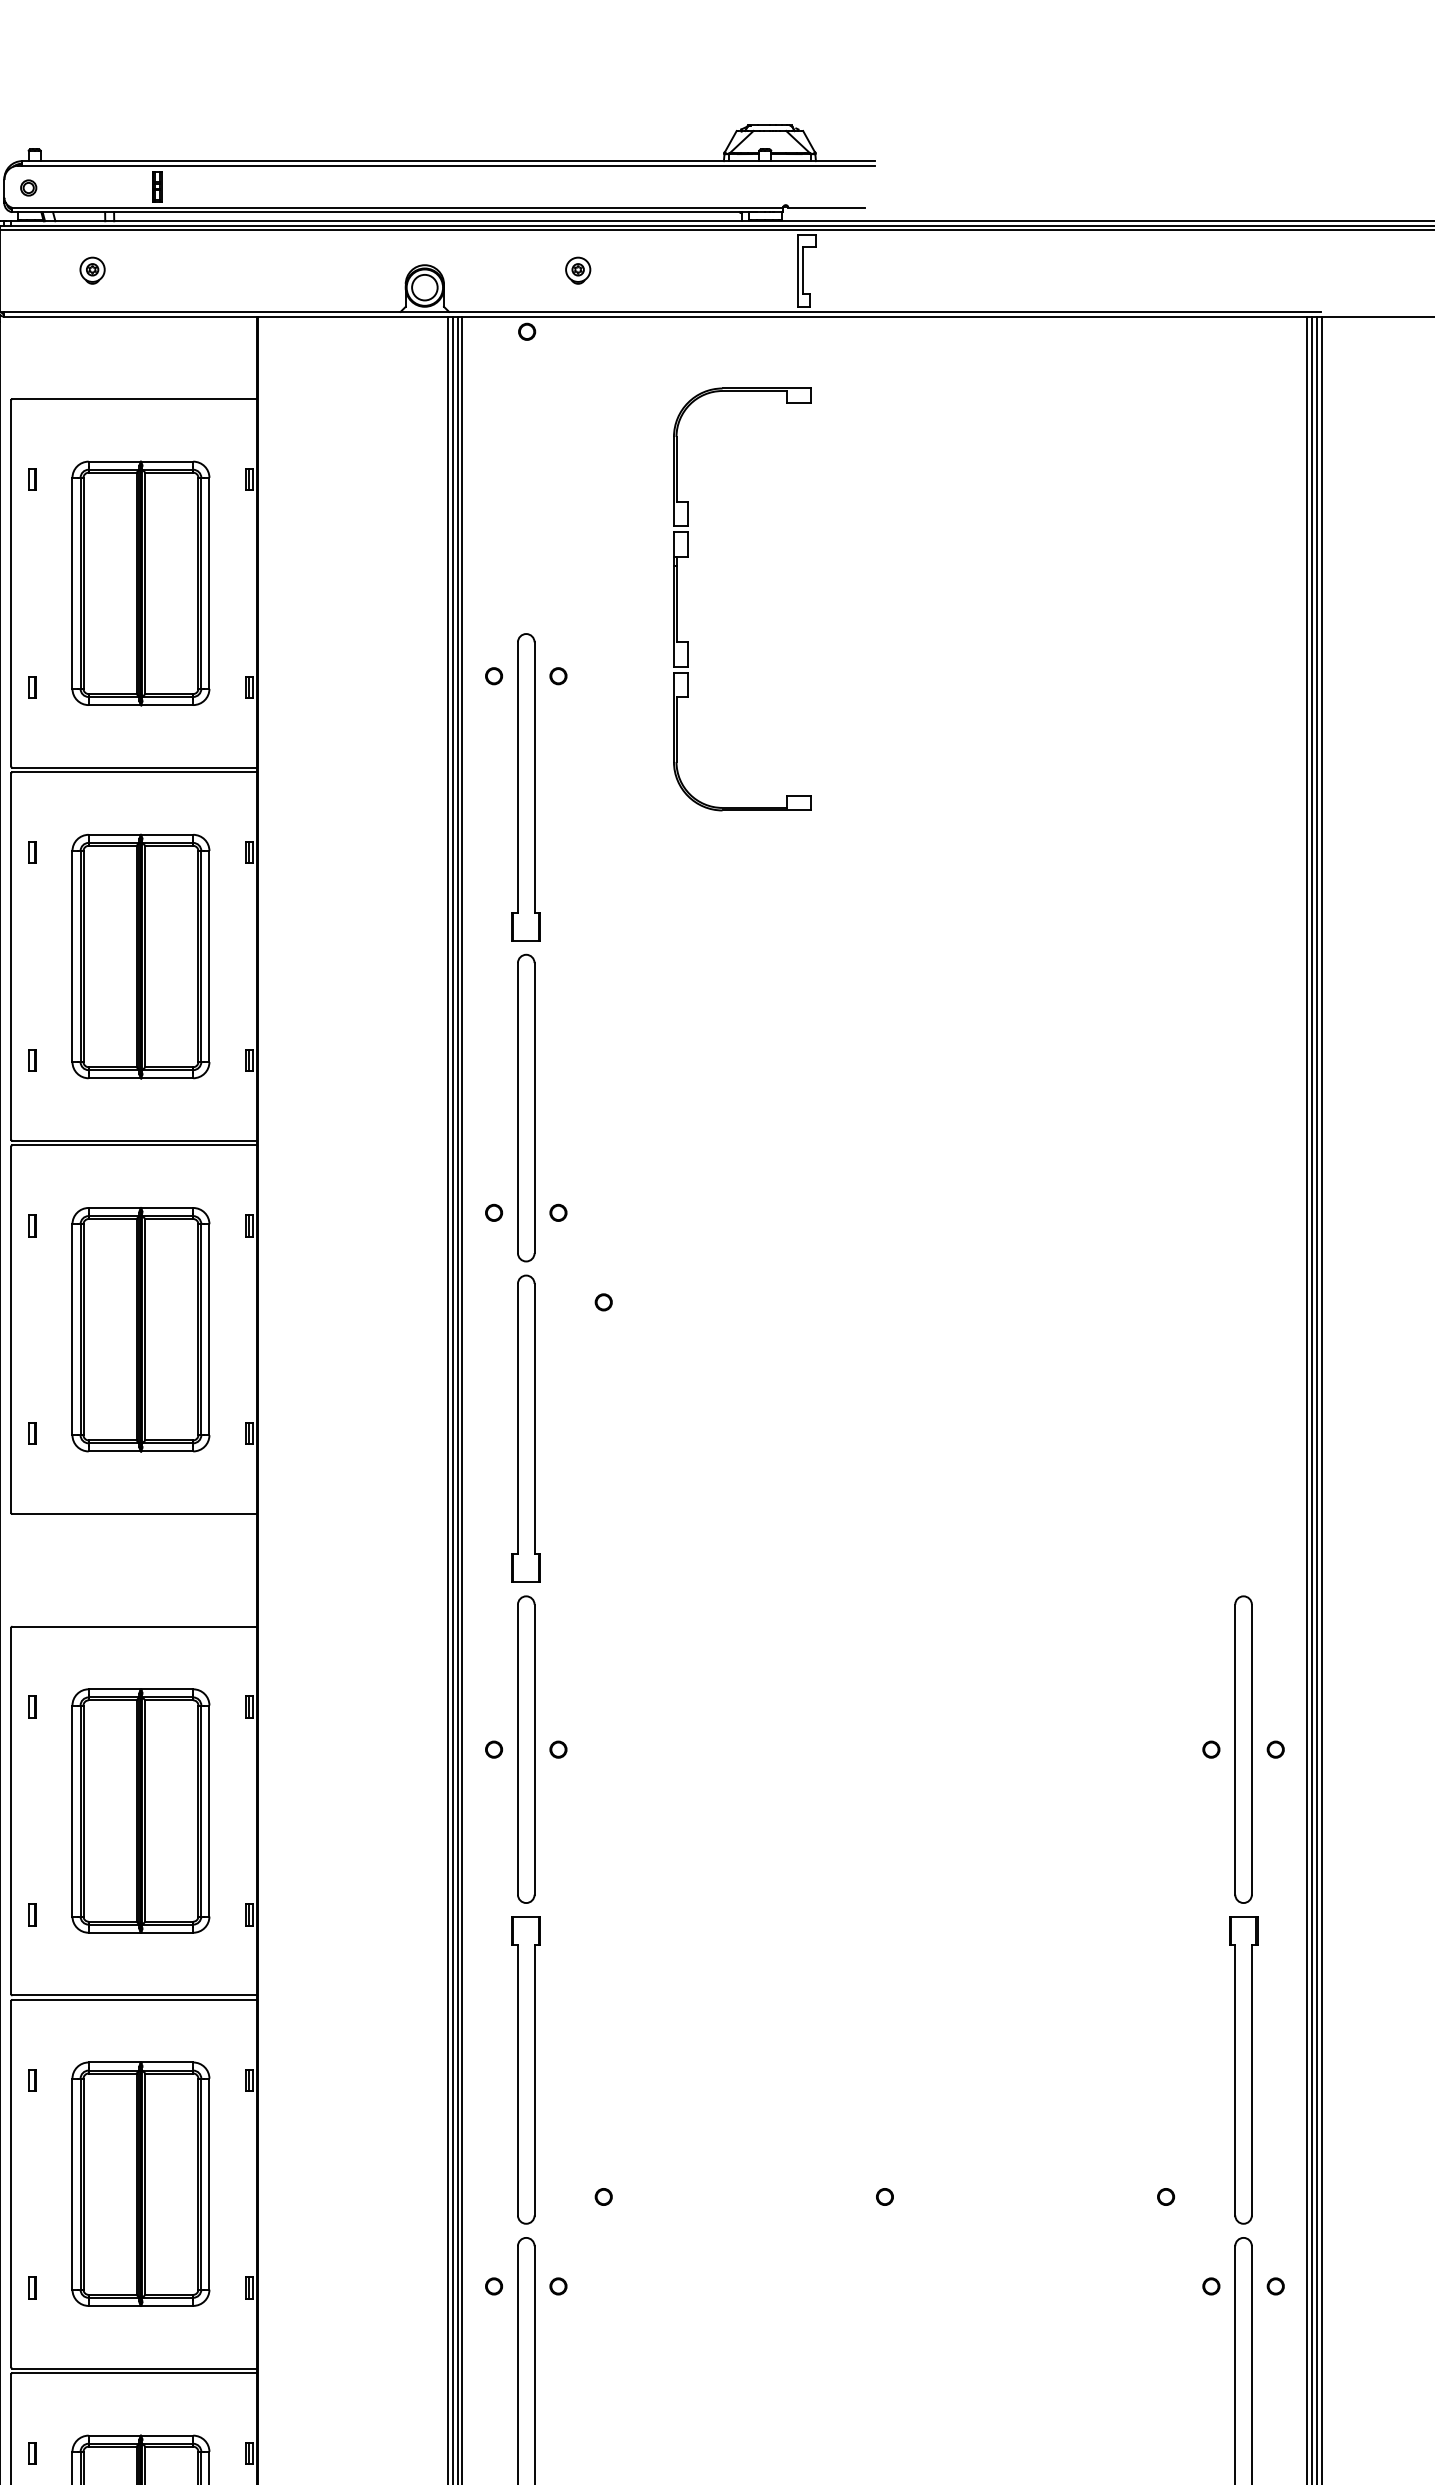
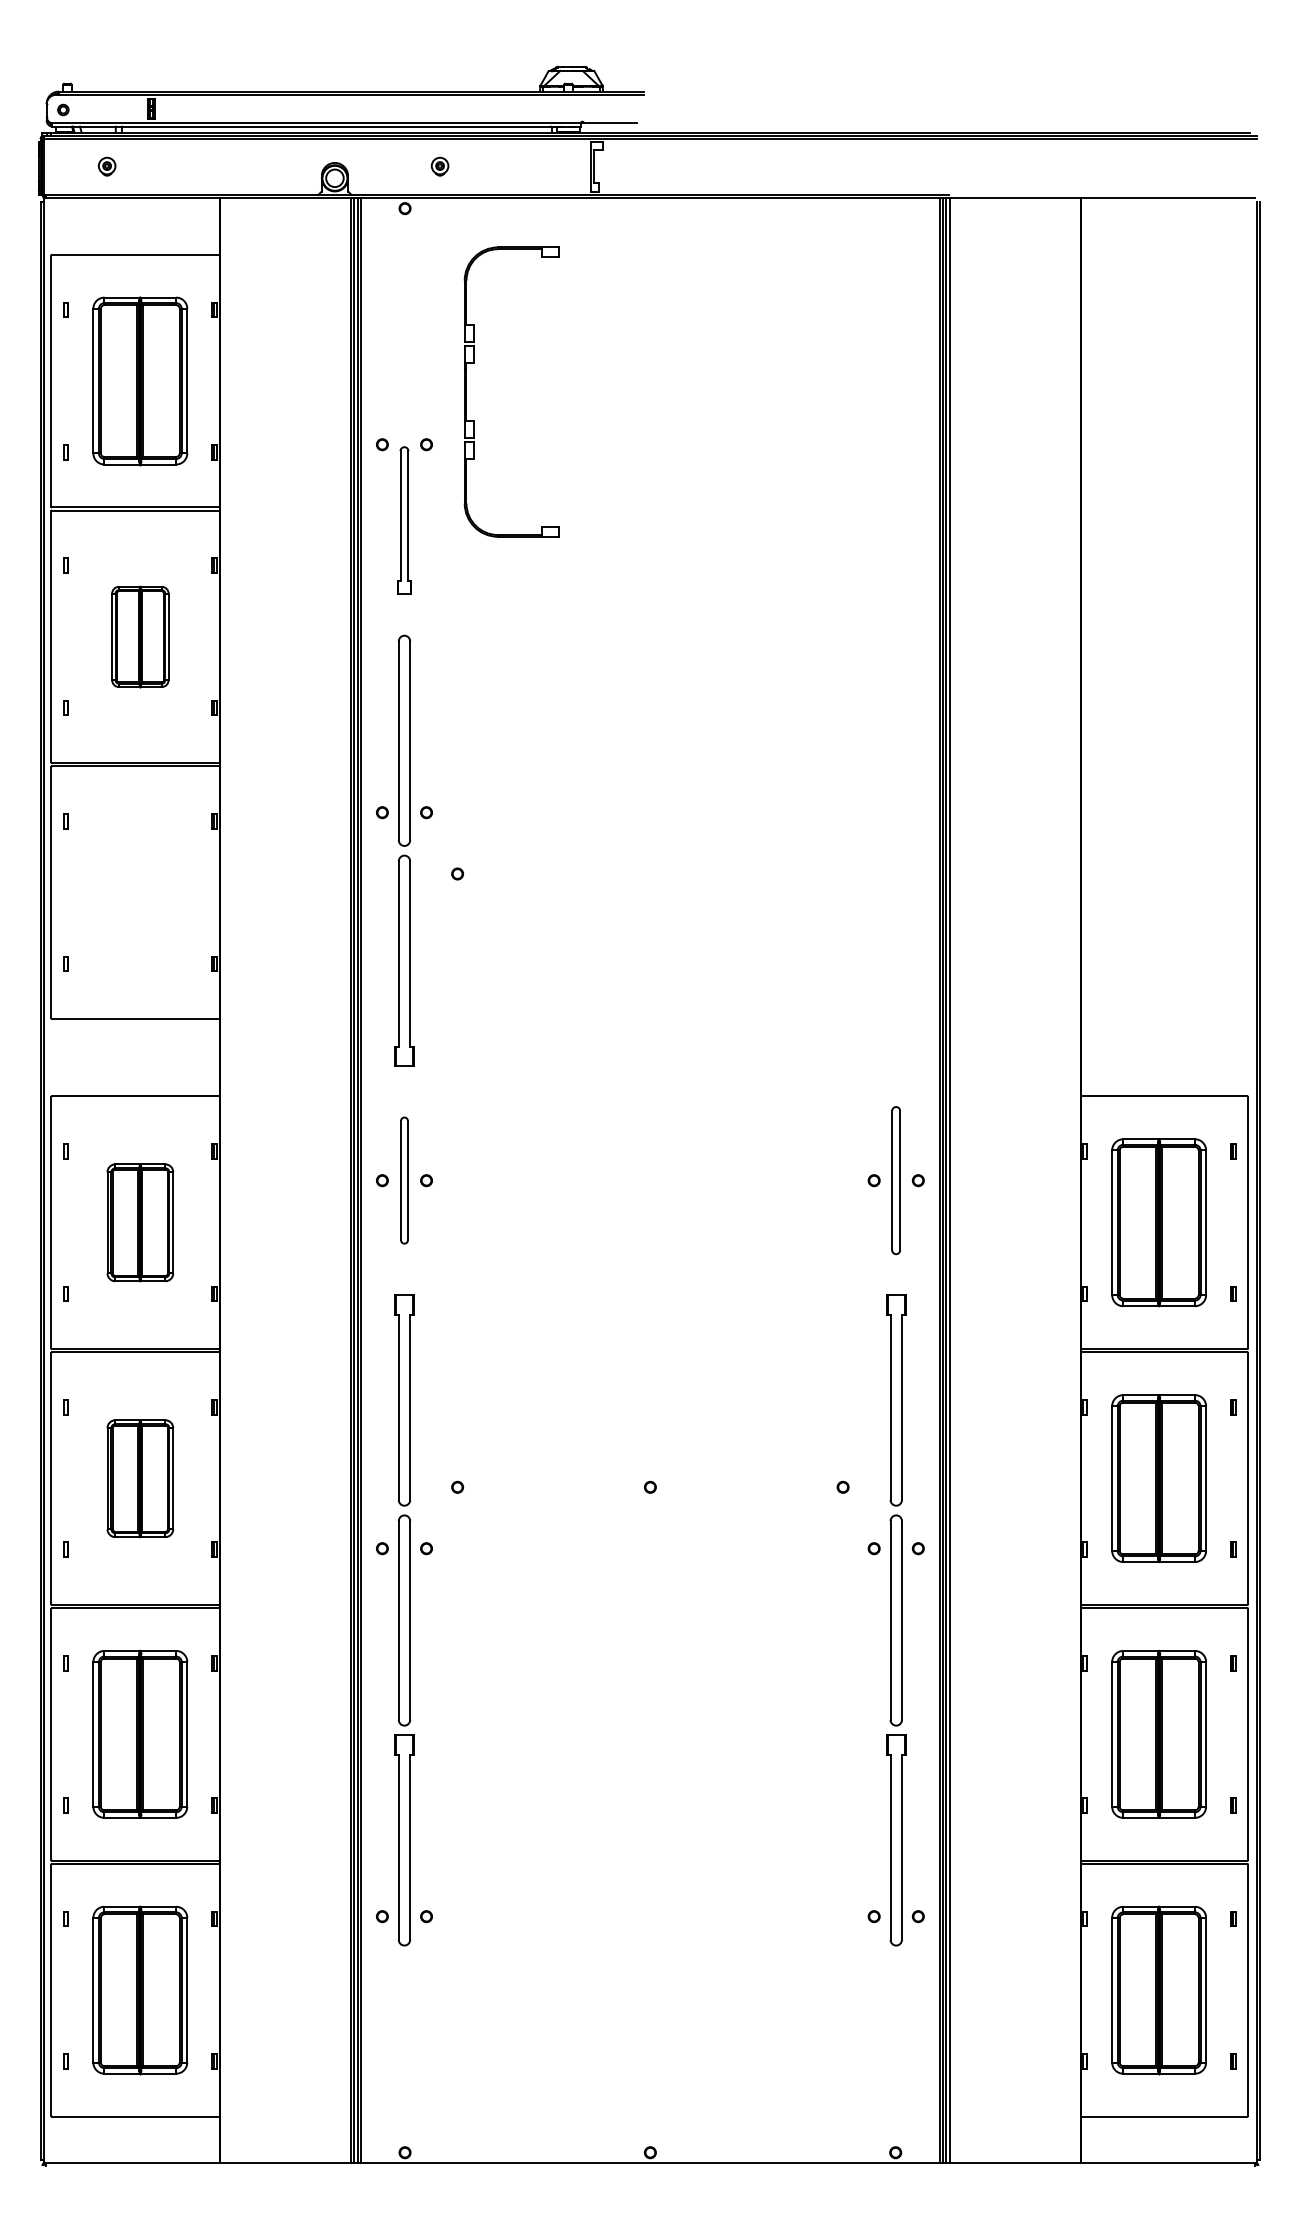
part: (676, 598) -> (466, 391), moved
part: (526, 786) -> (404, 520), size x0.7
part: (141, 955) -> (140, 636), size x0.6
part: (141, 1329) -> (140, 892), removed
part: (526, 1749) -> (404, 1180), size x0.6
part: (1242, 1749) -> (895, 1180), size x0.7
part: (141, 1810) -> (140, 1222), size x0.7
part: (141, 2184) -> (140, 1478), size x0.7

